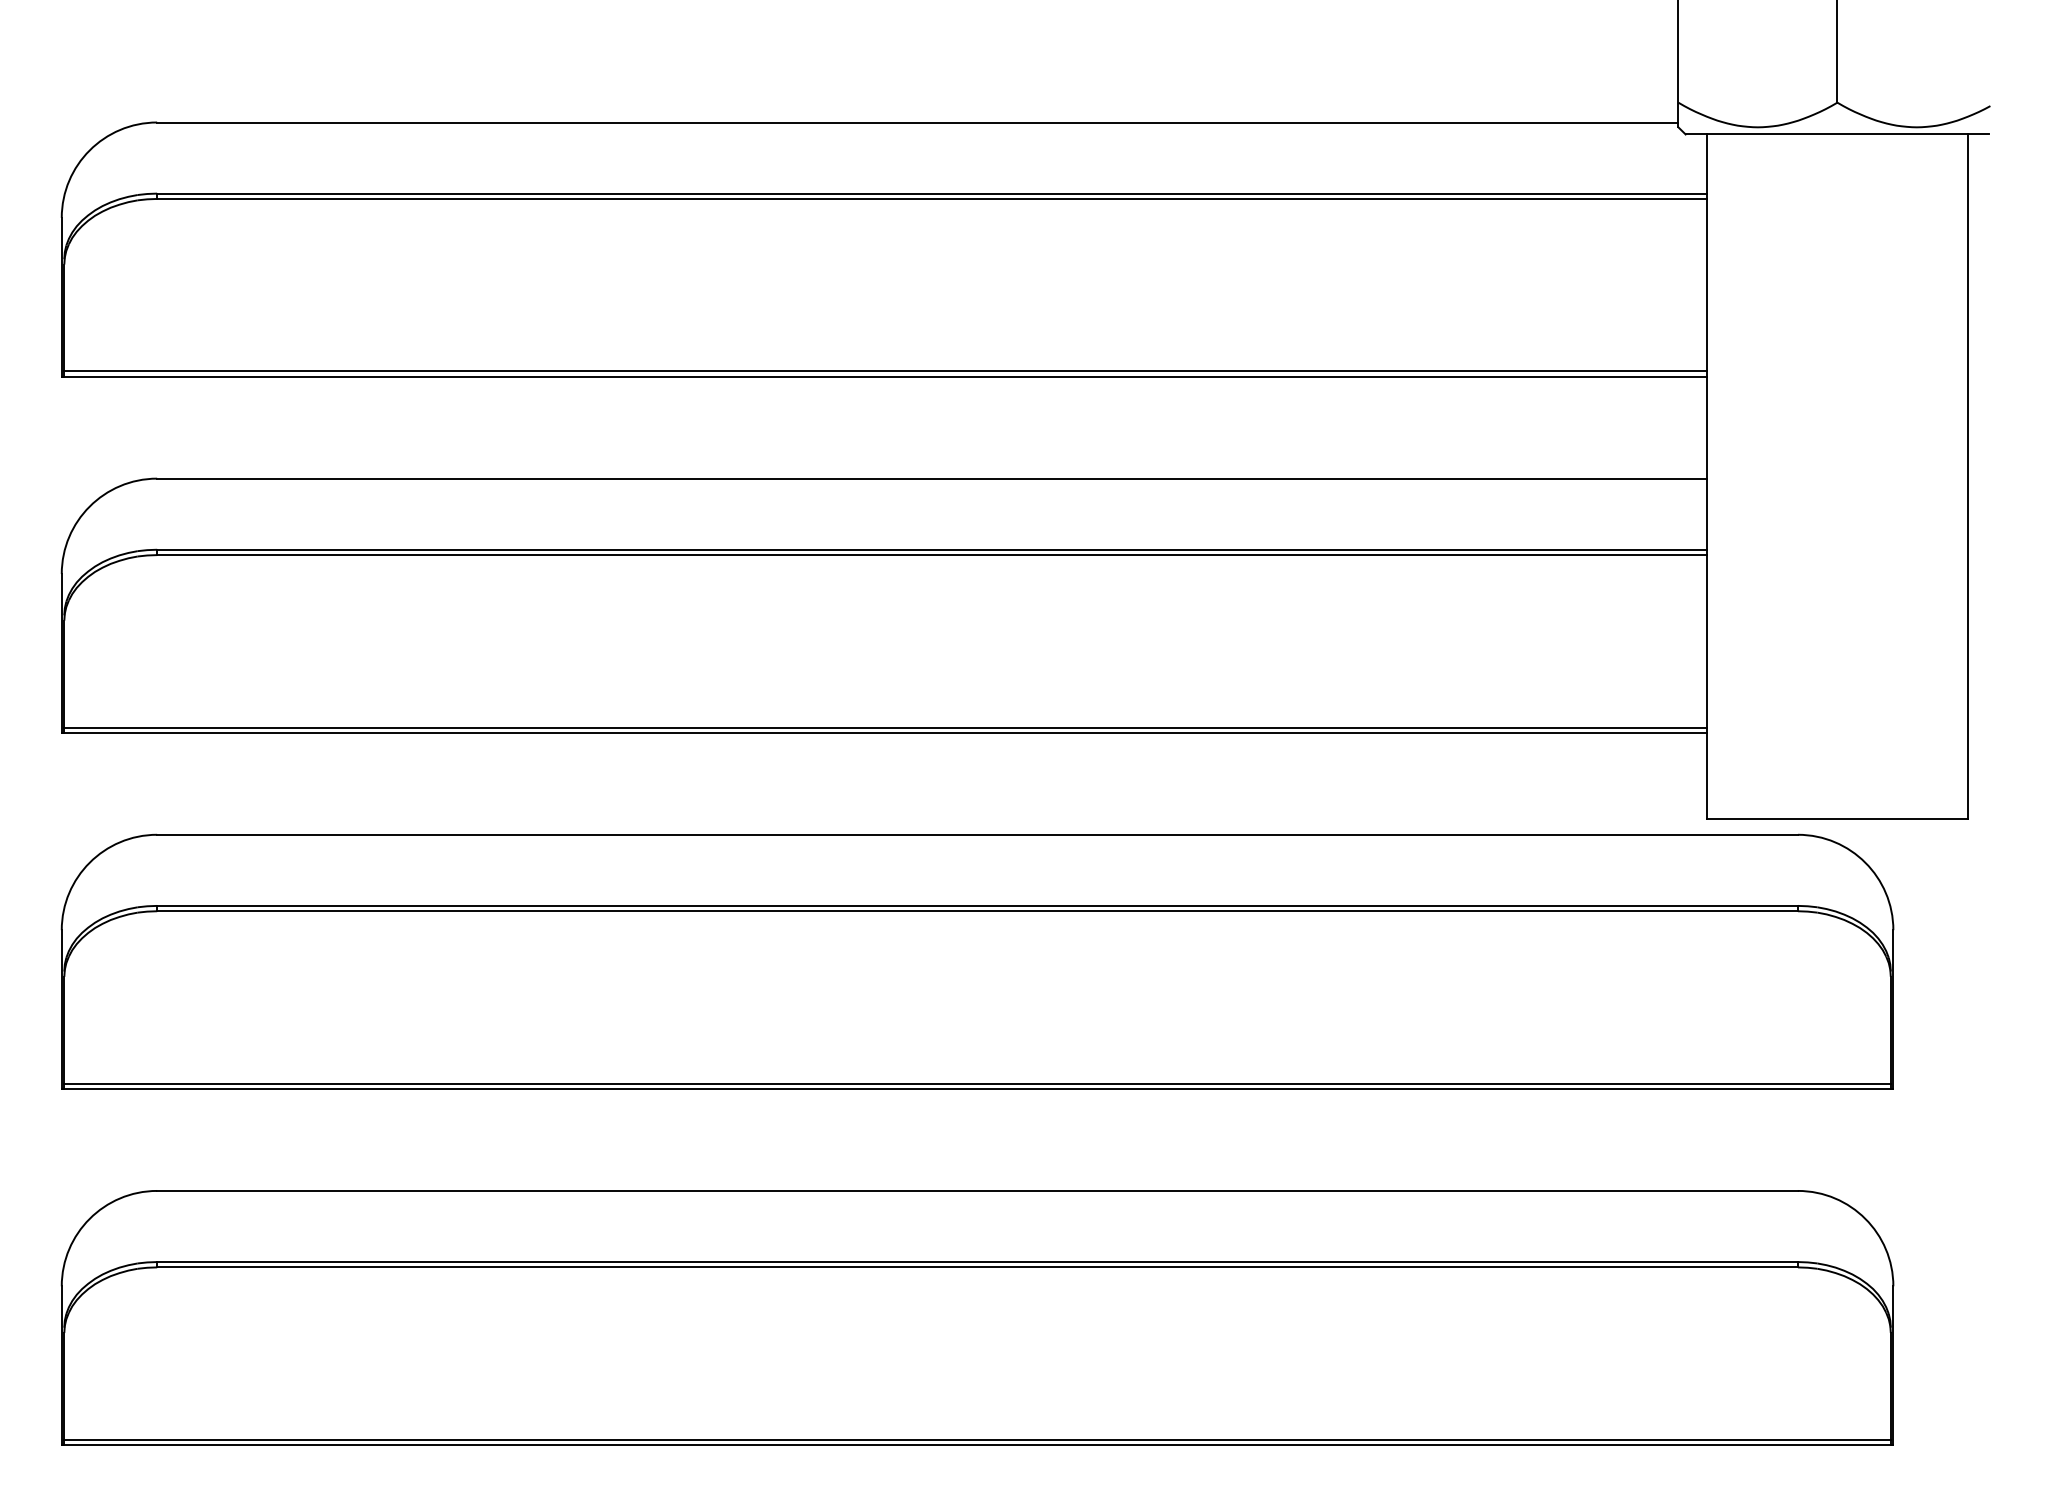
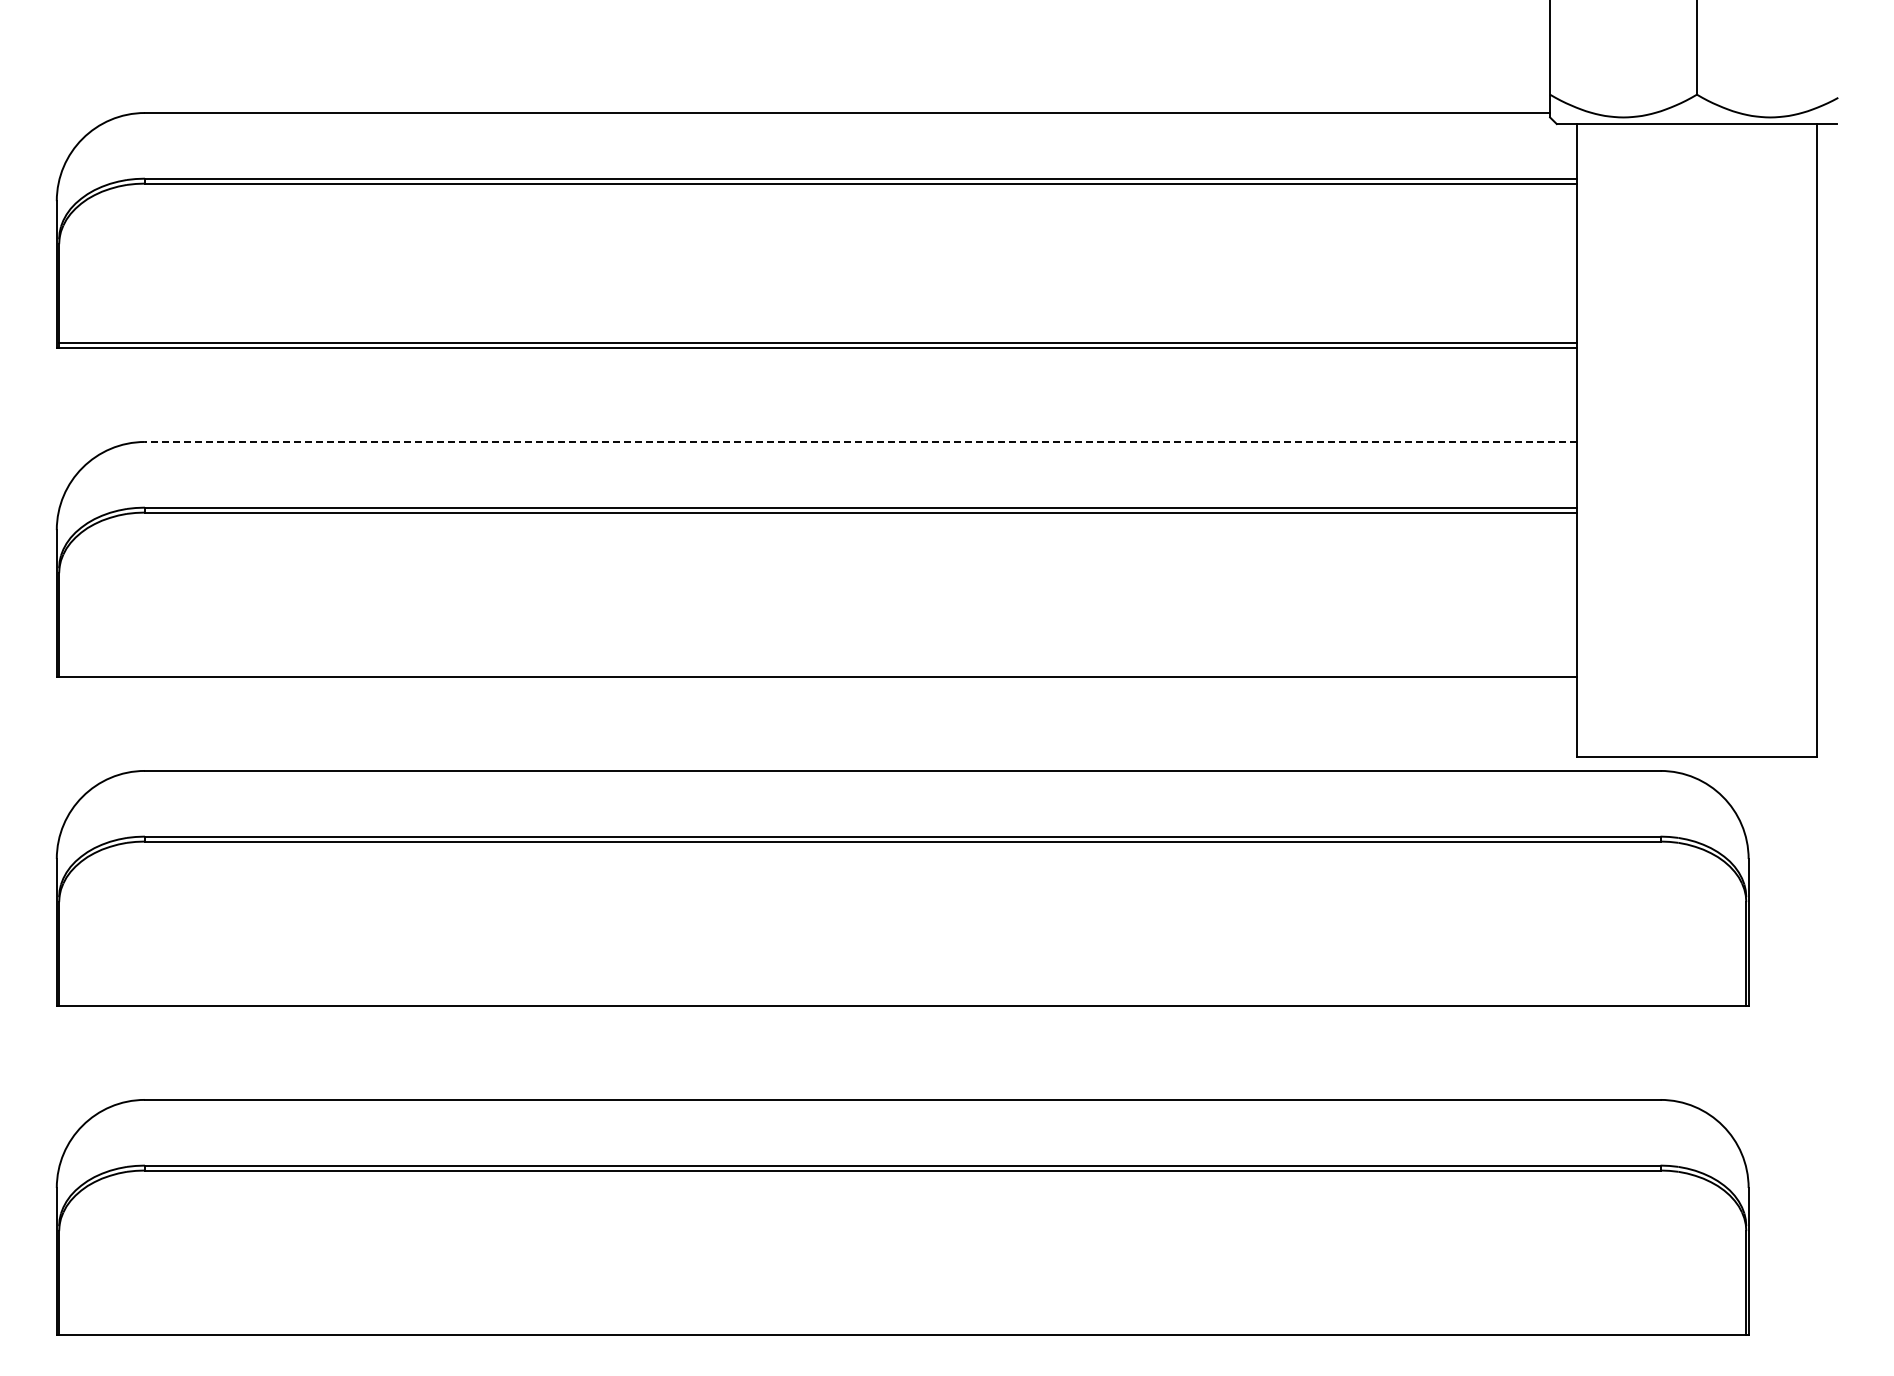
line: (931, 478) -> (860, 441), solid -> dashed
line: (885, 727) -> (817, 671), removed
line: (977, 1083) -> (902, 1000), removed
line: (977, 1439) -> (902, 1329), removed

